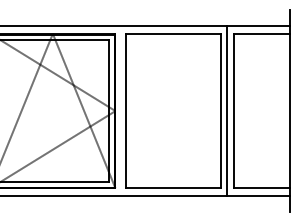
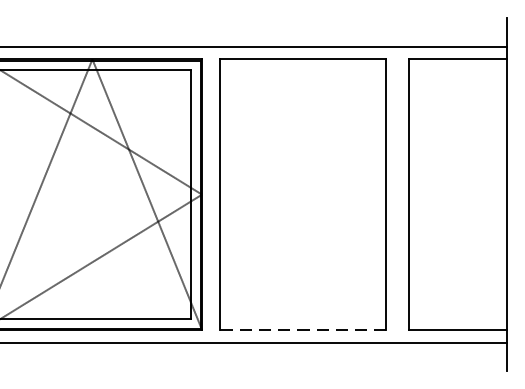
line: (227, 110) -> (398, 193), removed
line: (173, 188) -> (303, 330), solid -> dashed

